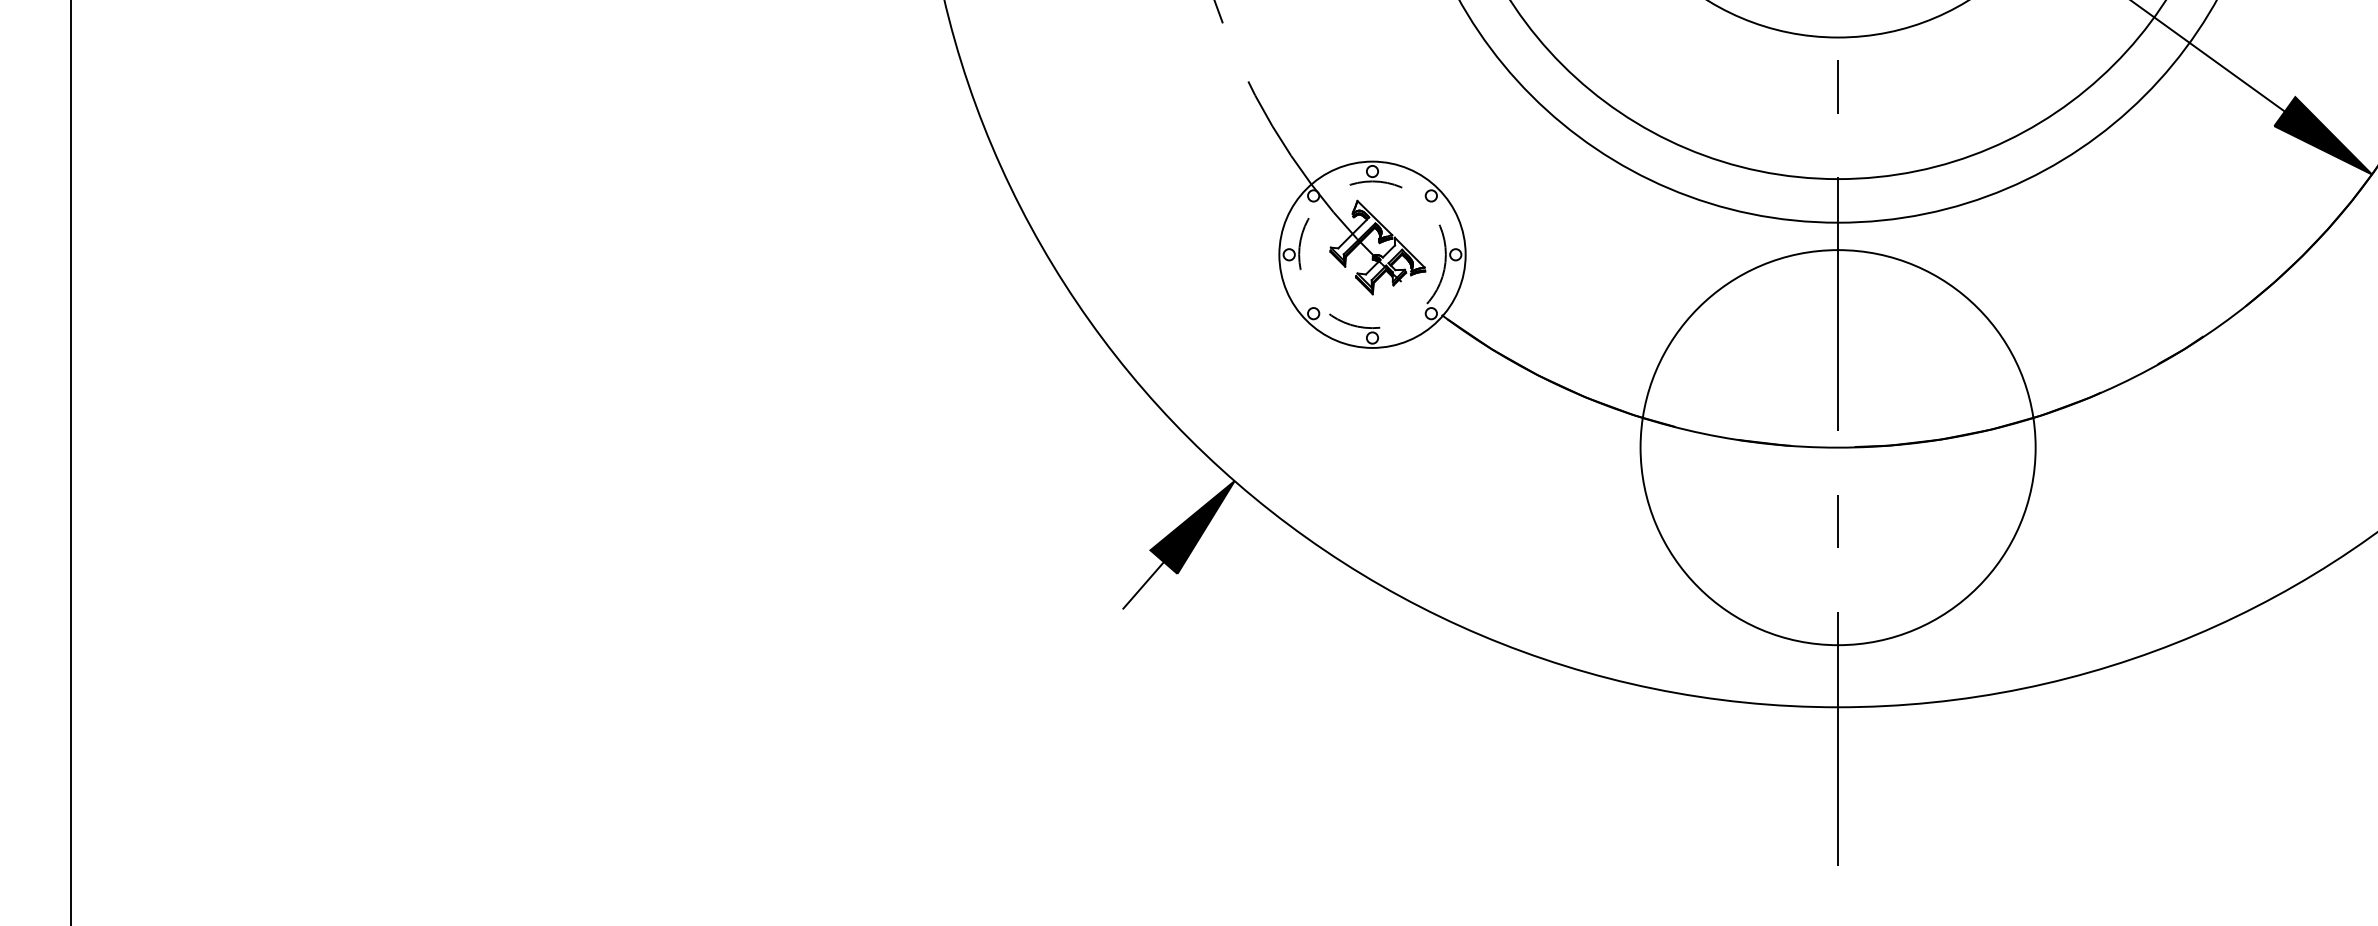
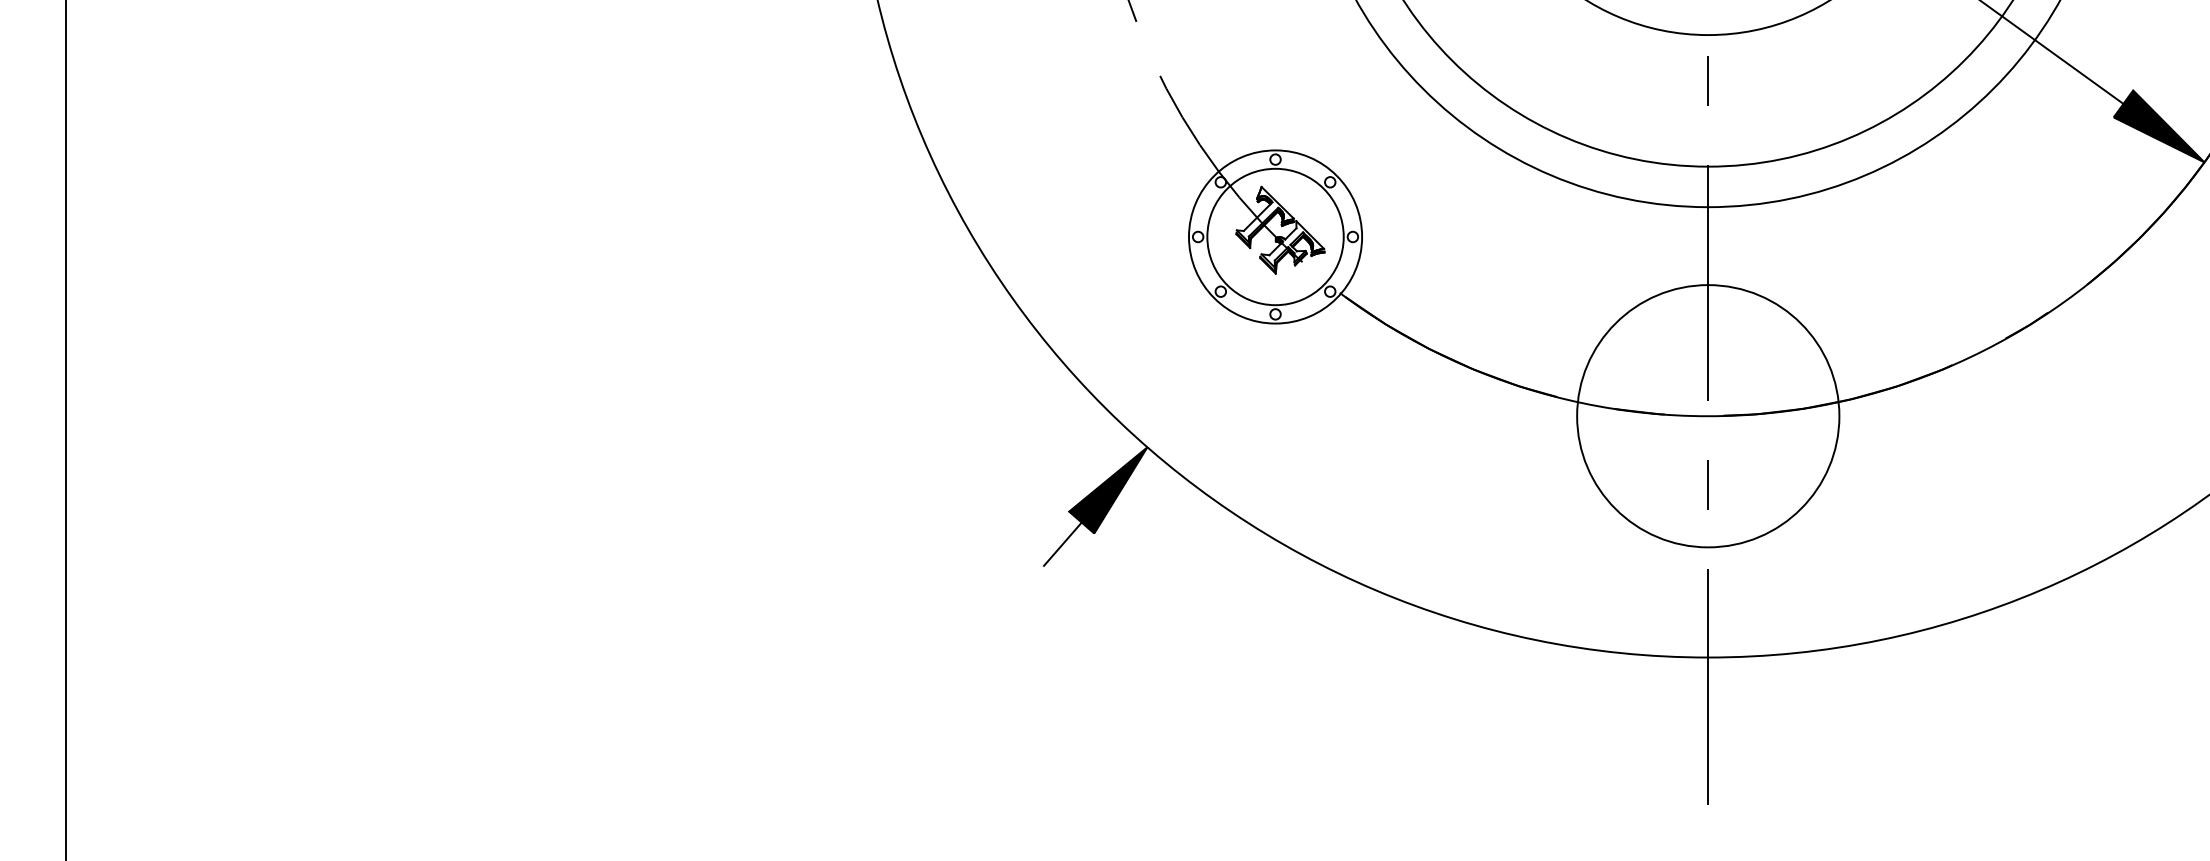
circle: (1372, 254) -> (1275, 236), dashed -> solid
circle: (1838, 447) -> (1708, 416), size x0.71

